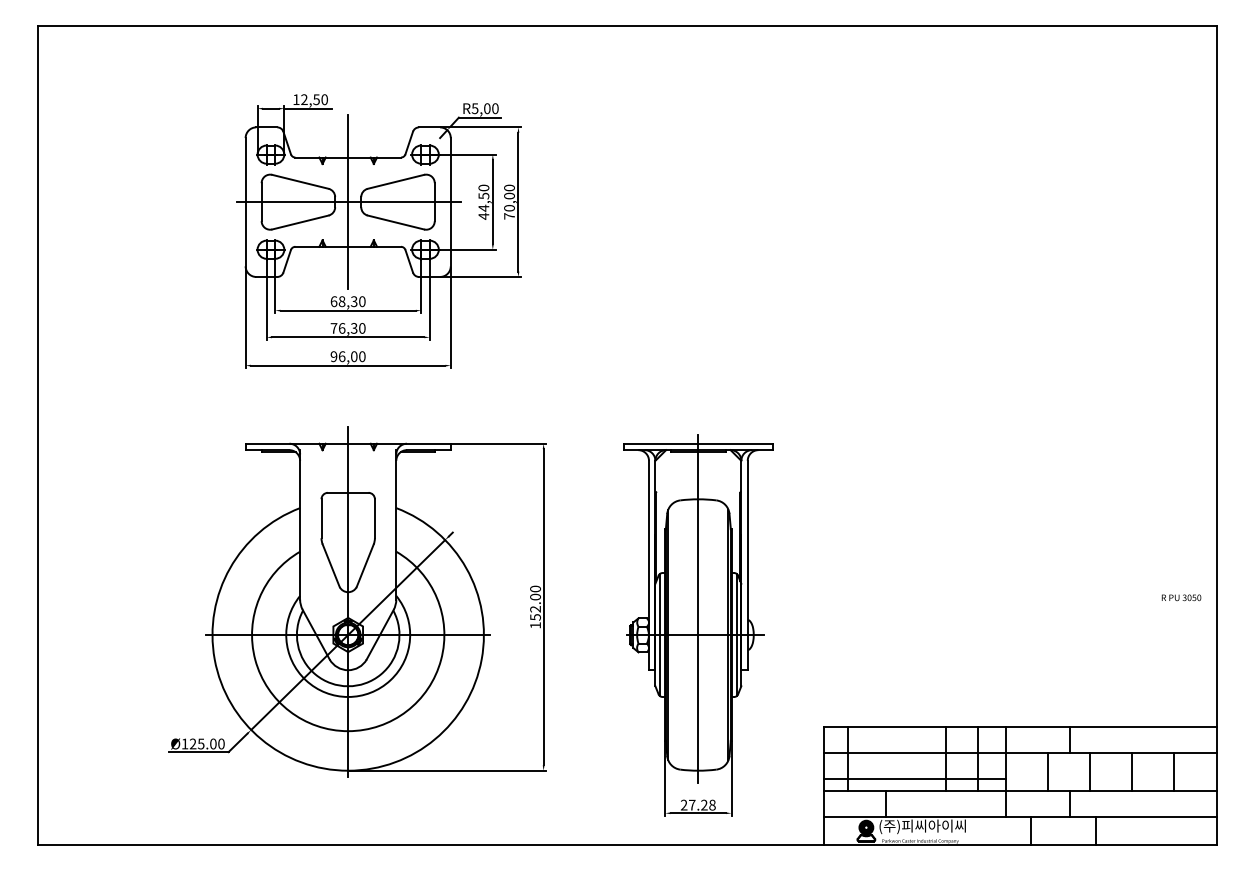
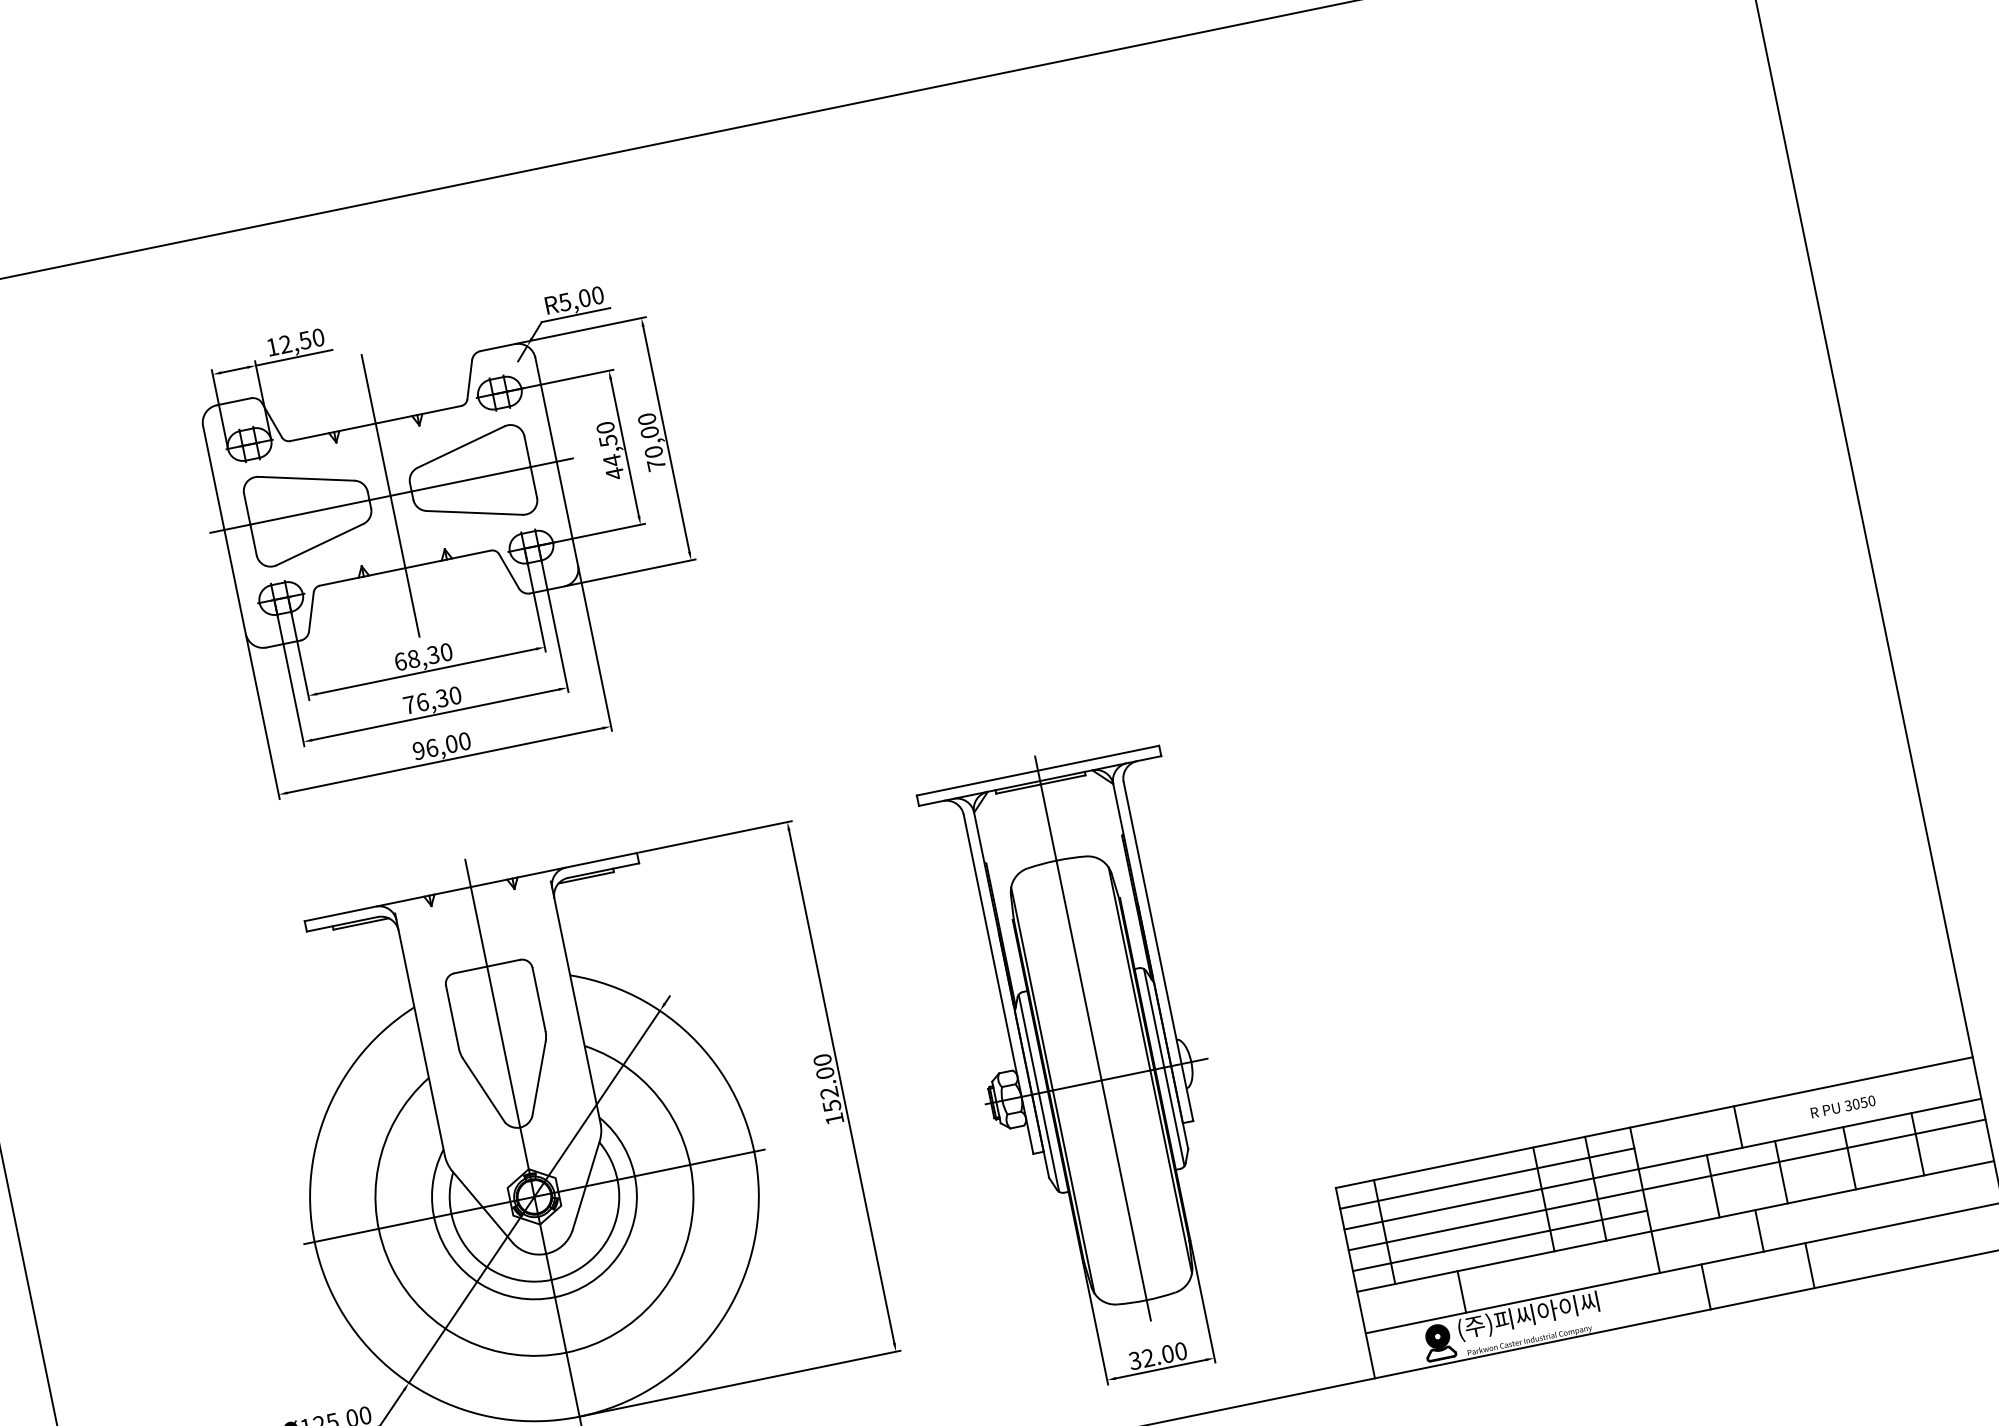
text: (1181, 597) -> (1843, 1106), moved
line: (914, 740) -> (1486, 1179), added
line: (1020, 765) -> (1666, 1184), added
text: (697, 804) -> (1156, 1355), 27.28 -> 32.00

